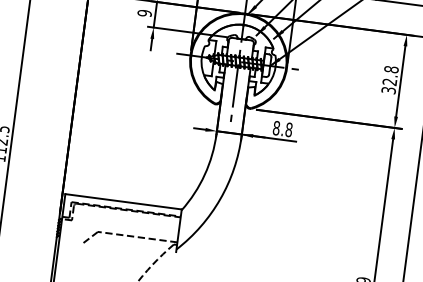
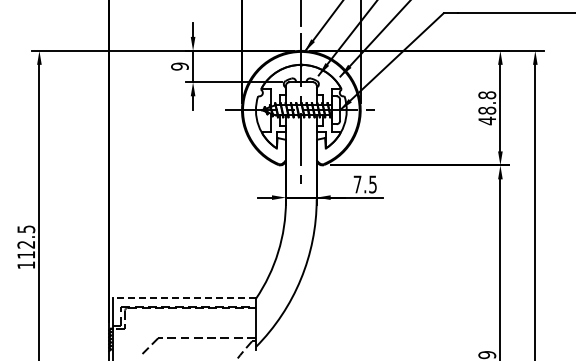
text: (389, 86) -> (487, 115), 32.8 -> 48.8
text: (282, 128) -> (364, 184), 8.8 -> 7.5
line: (123, 201) -> (184, 297), solid -> dashed

